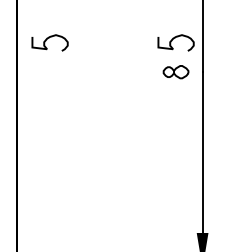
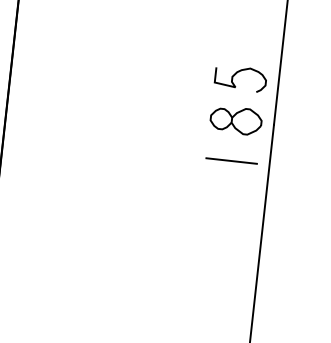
curve: (46, 41) -> (55, 56), removed
part: (175, 71) -> (235, 119), size x1.43
line: (175, 100) -> (230, 160), added

